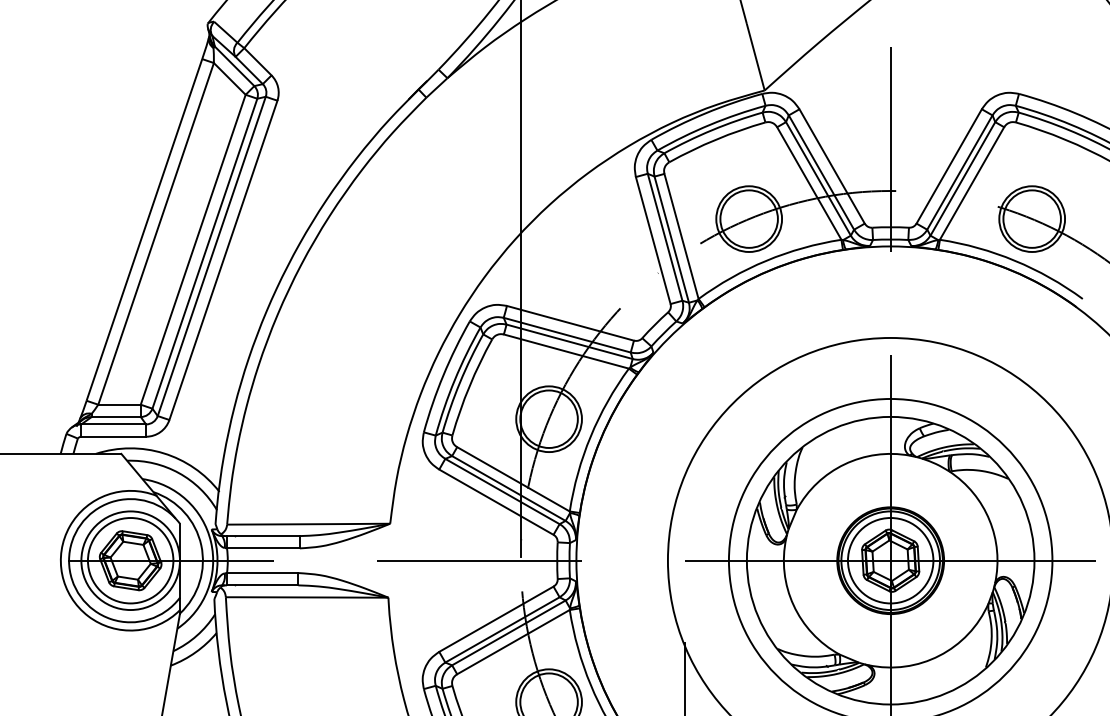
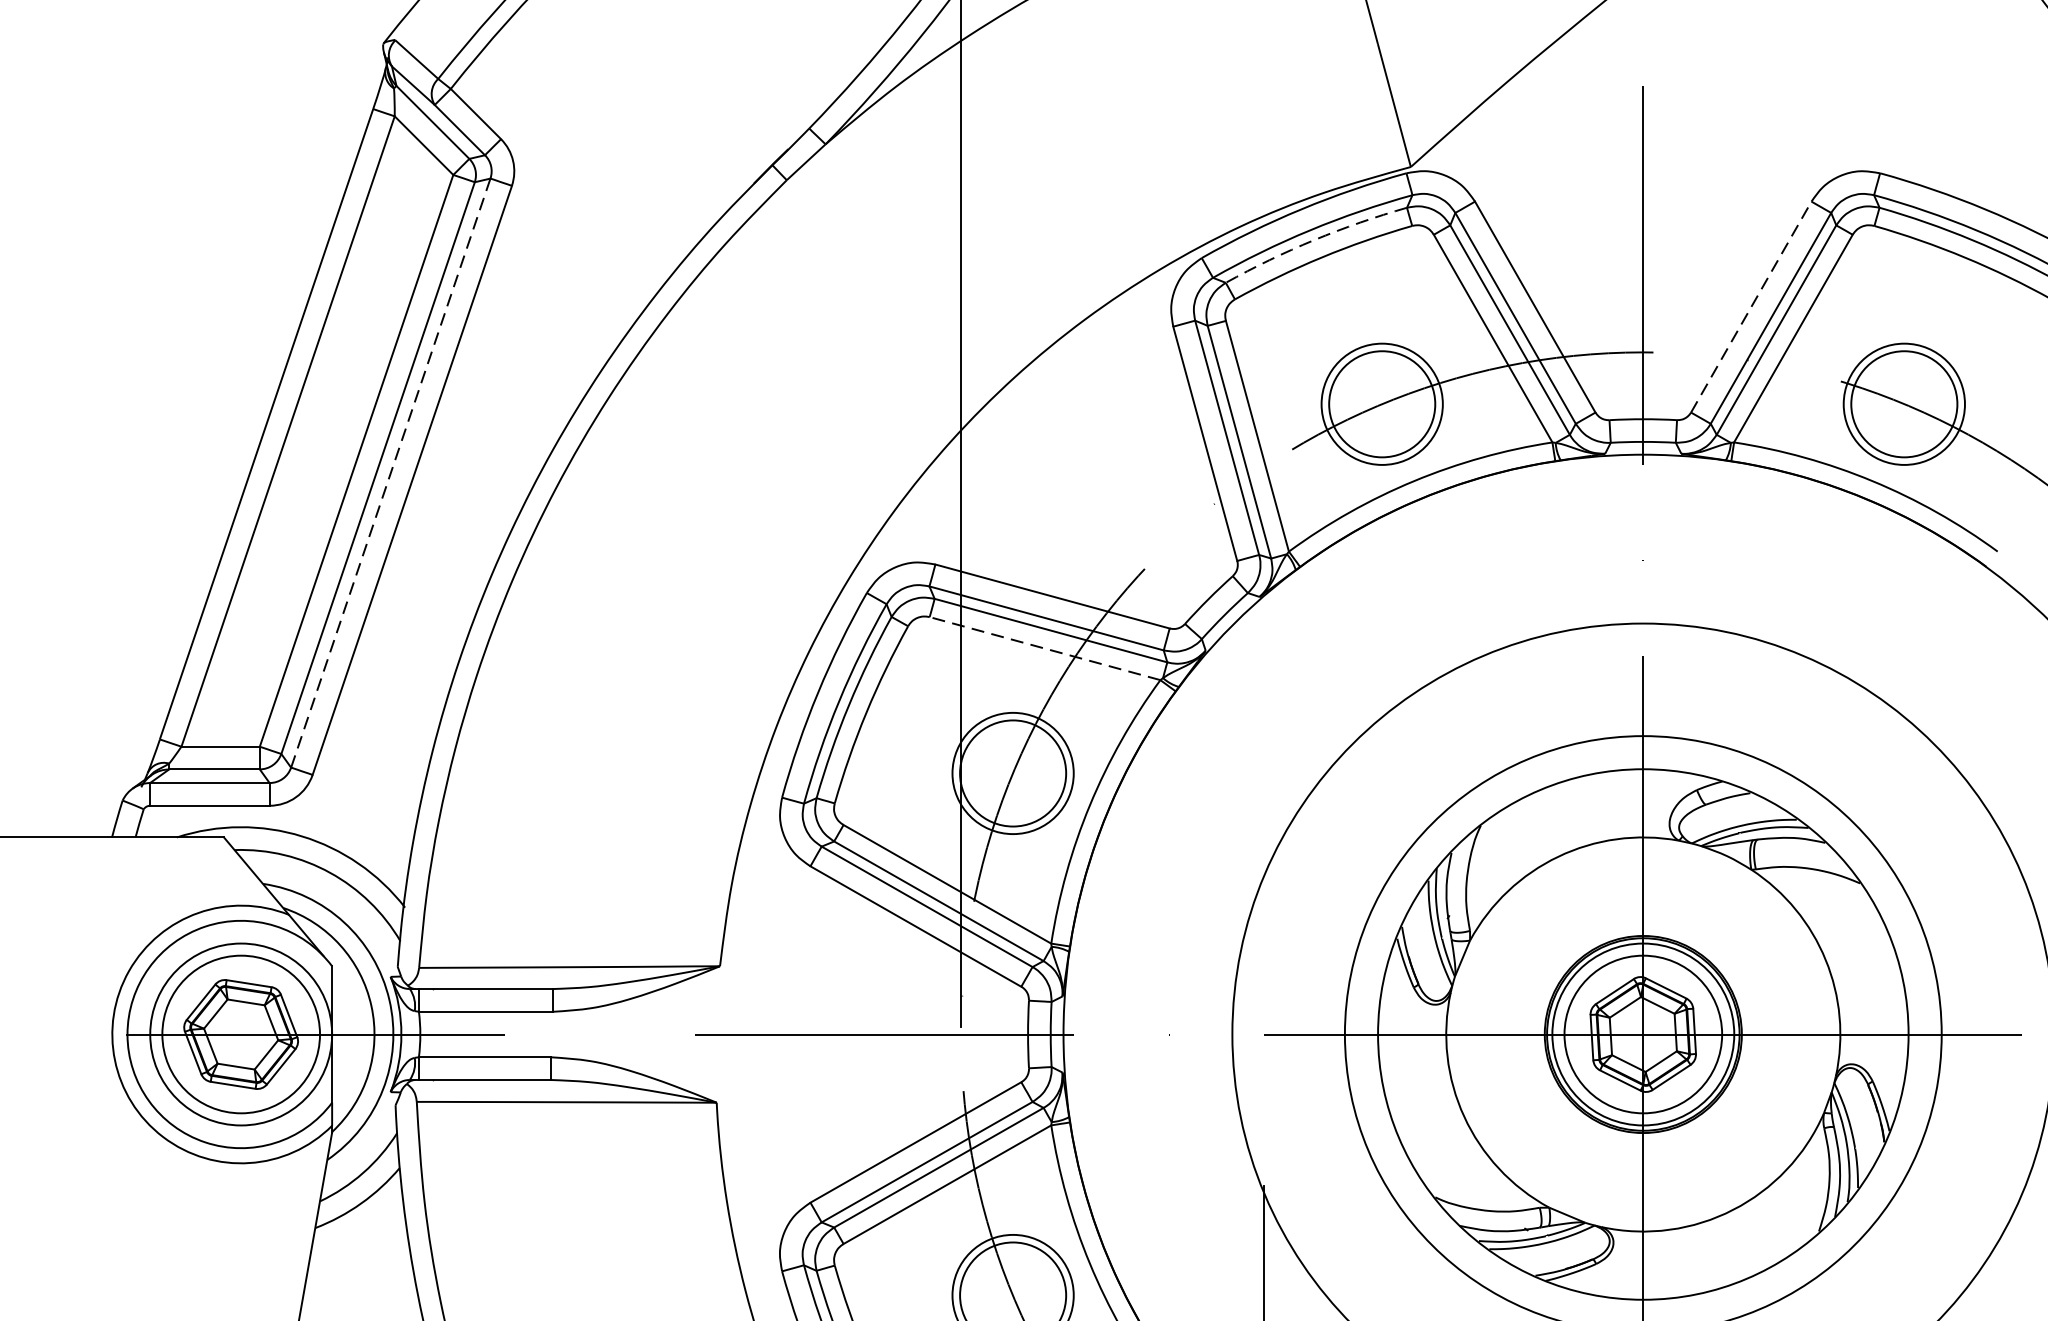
arc: (712, 130) -> (1314, 240), solid -> dashed
line: (949, 166) -> (1751, 307), solid -> dashed
line: (211, 256) -> (390, 473), solid -> dashed
line: (566, 351) -> (1045, 648), solid -> dashed

